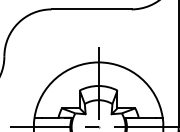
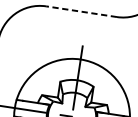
line: (91, 9) -> (81, 11), solid -> dashed

